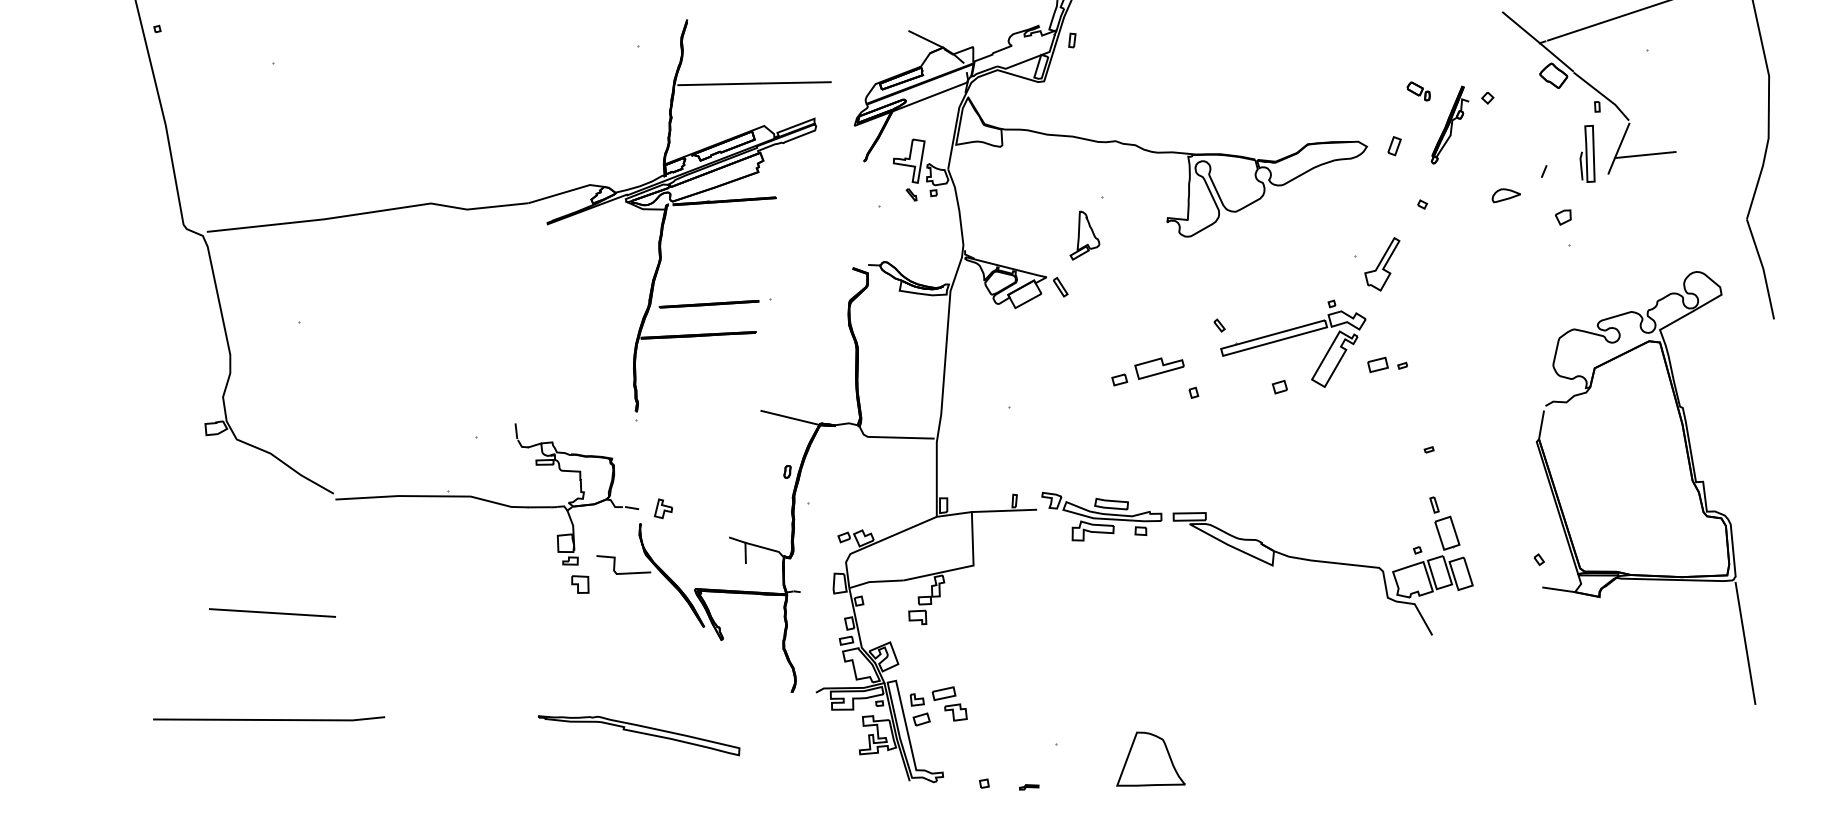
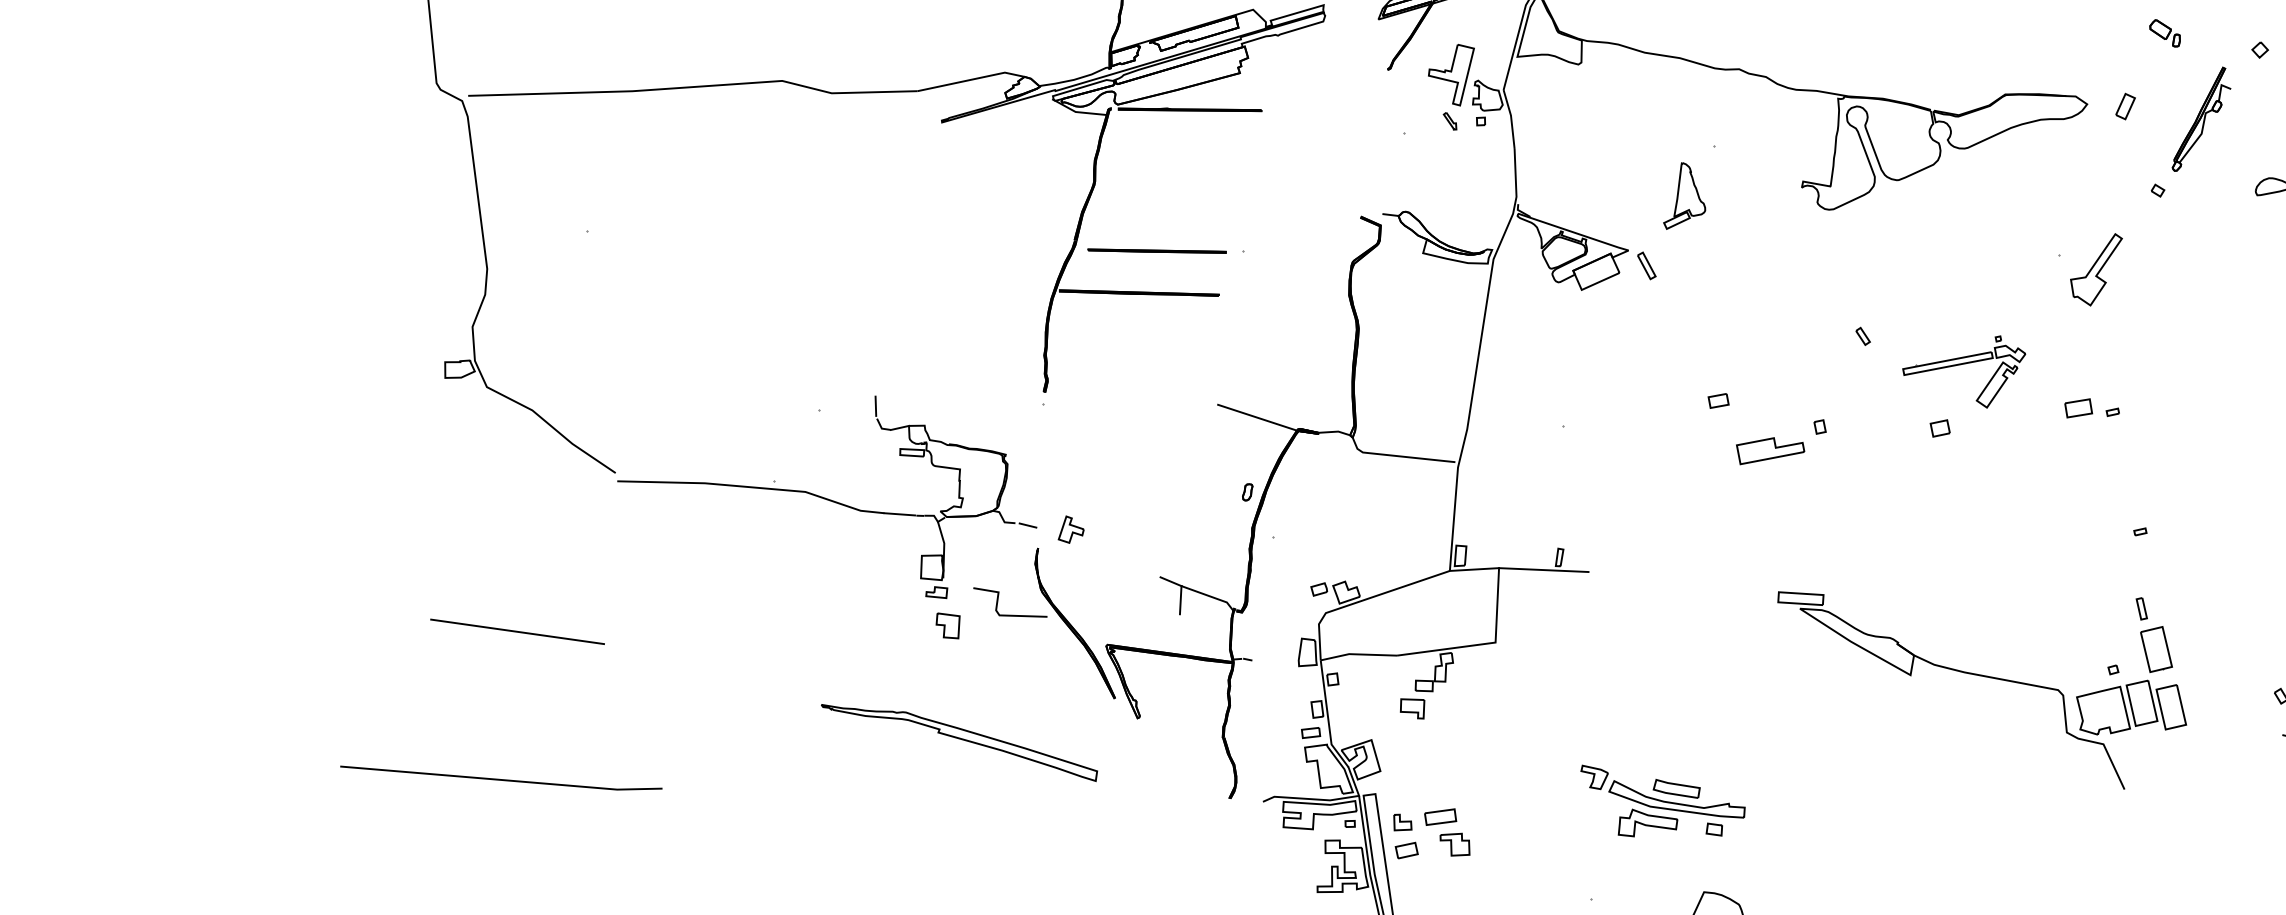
part: (1449, 124) -> (2201, 118), moved
part: (1293, 343) -> (1963, 369), size x0.6
part: (1159, 368) -> (1770, 451), moved
part: (1101, 516) -> (1661, 804), moved
part: (638, 735) -> (958, 742), moved

